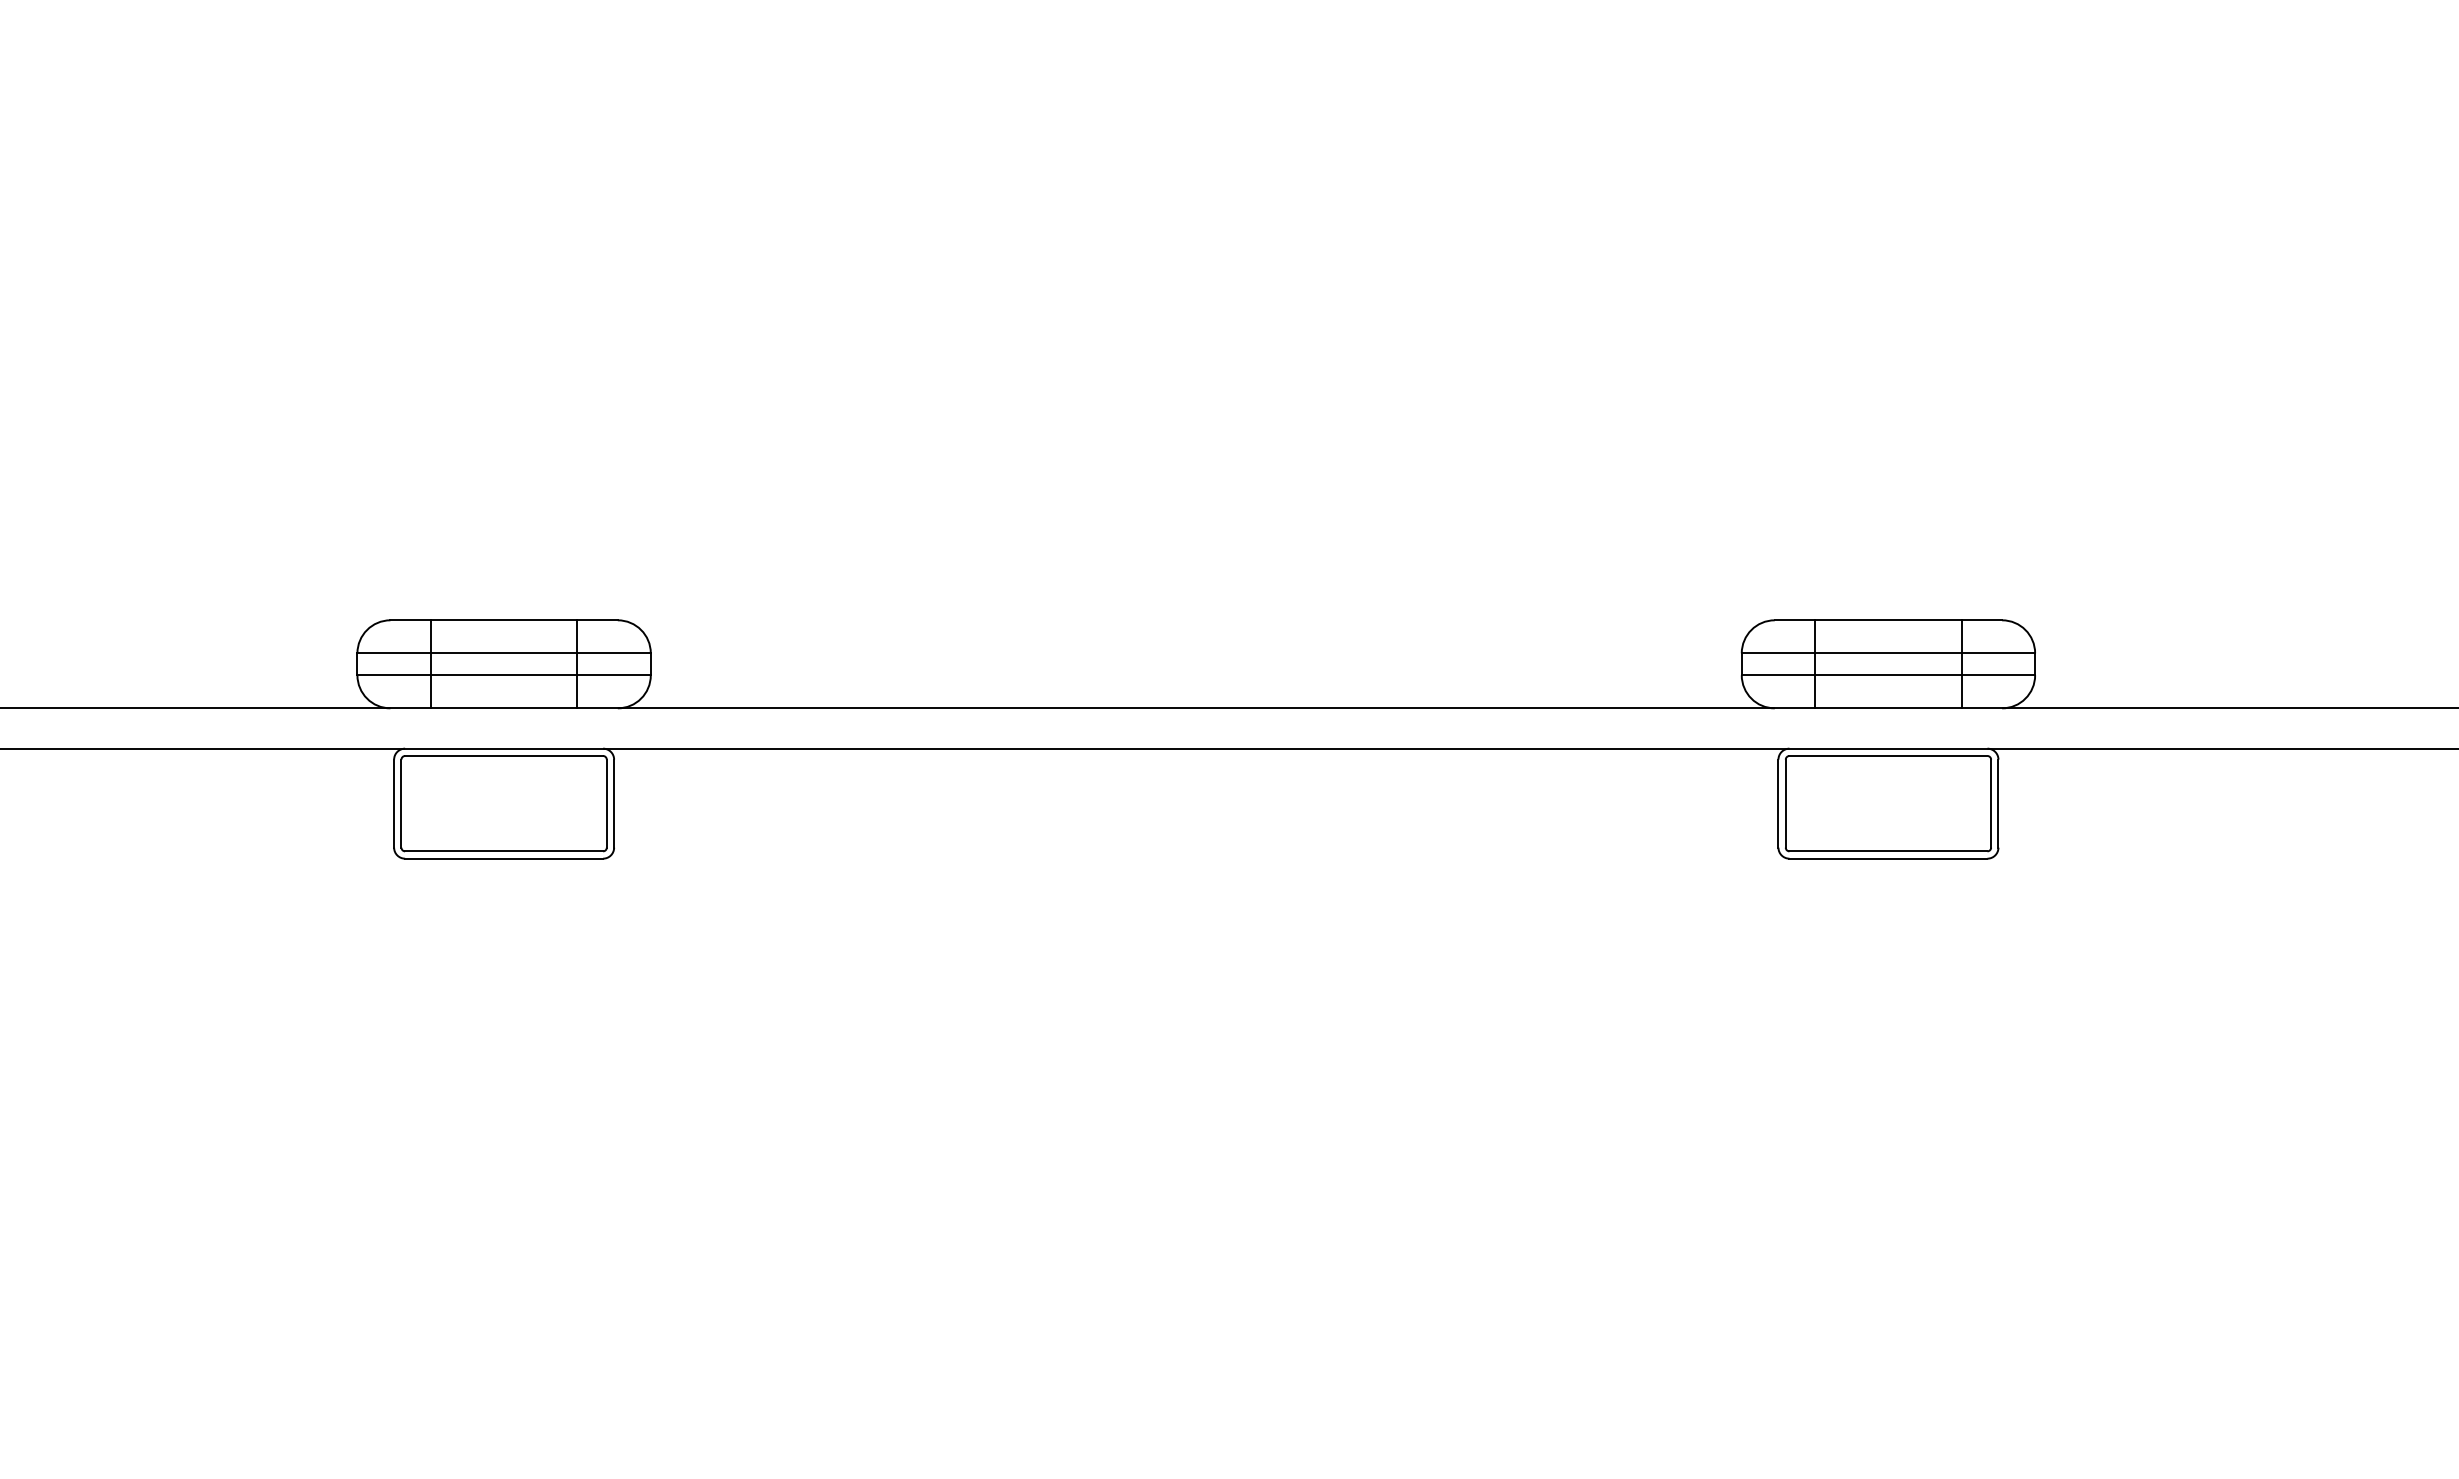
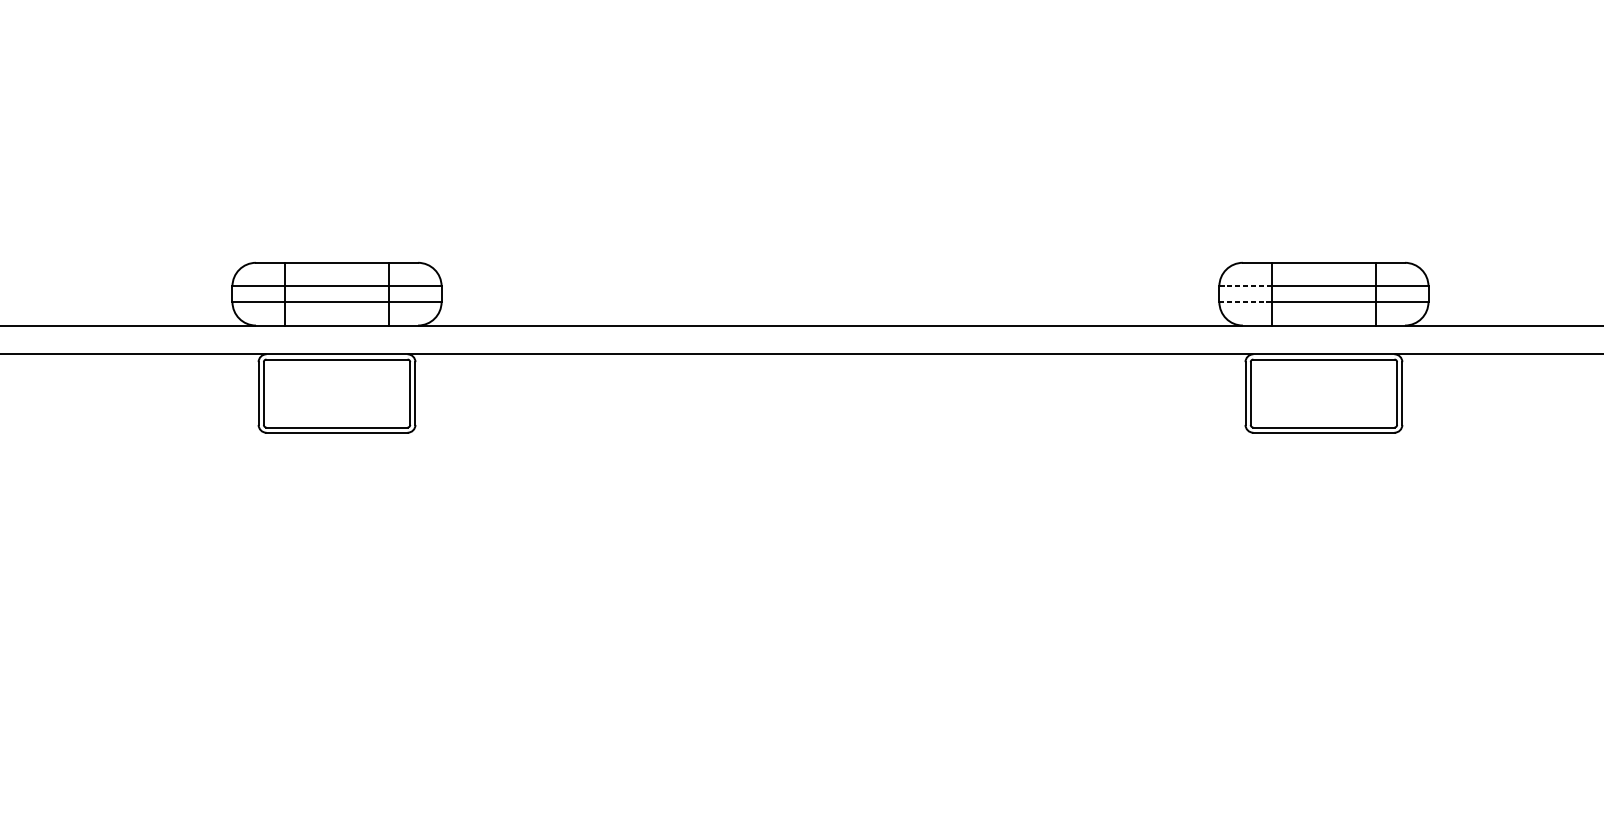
line: (1778, 653) -> (1245, 286), solid -> dashed
line: (1778, 675) -> (1245, 302), solid -> dashed

